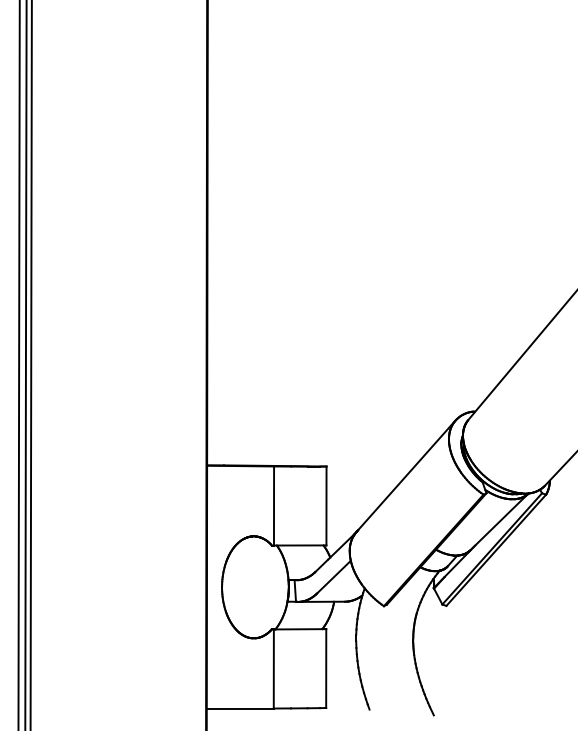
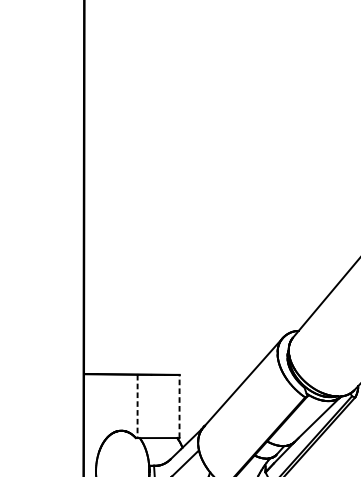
line: (326, 505) -> (179, 406), solid -> dashed
line: (274, 506) -> (137, 406), solid -> dashed

